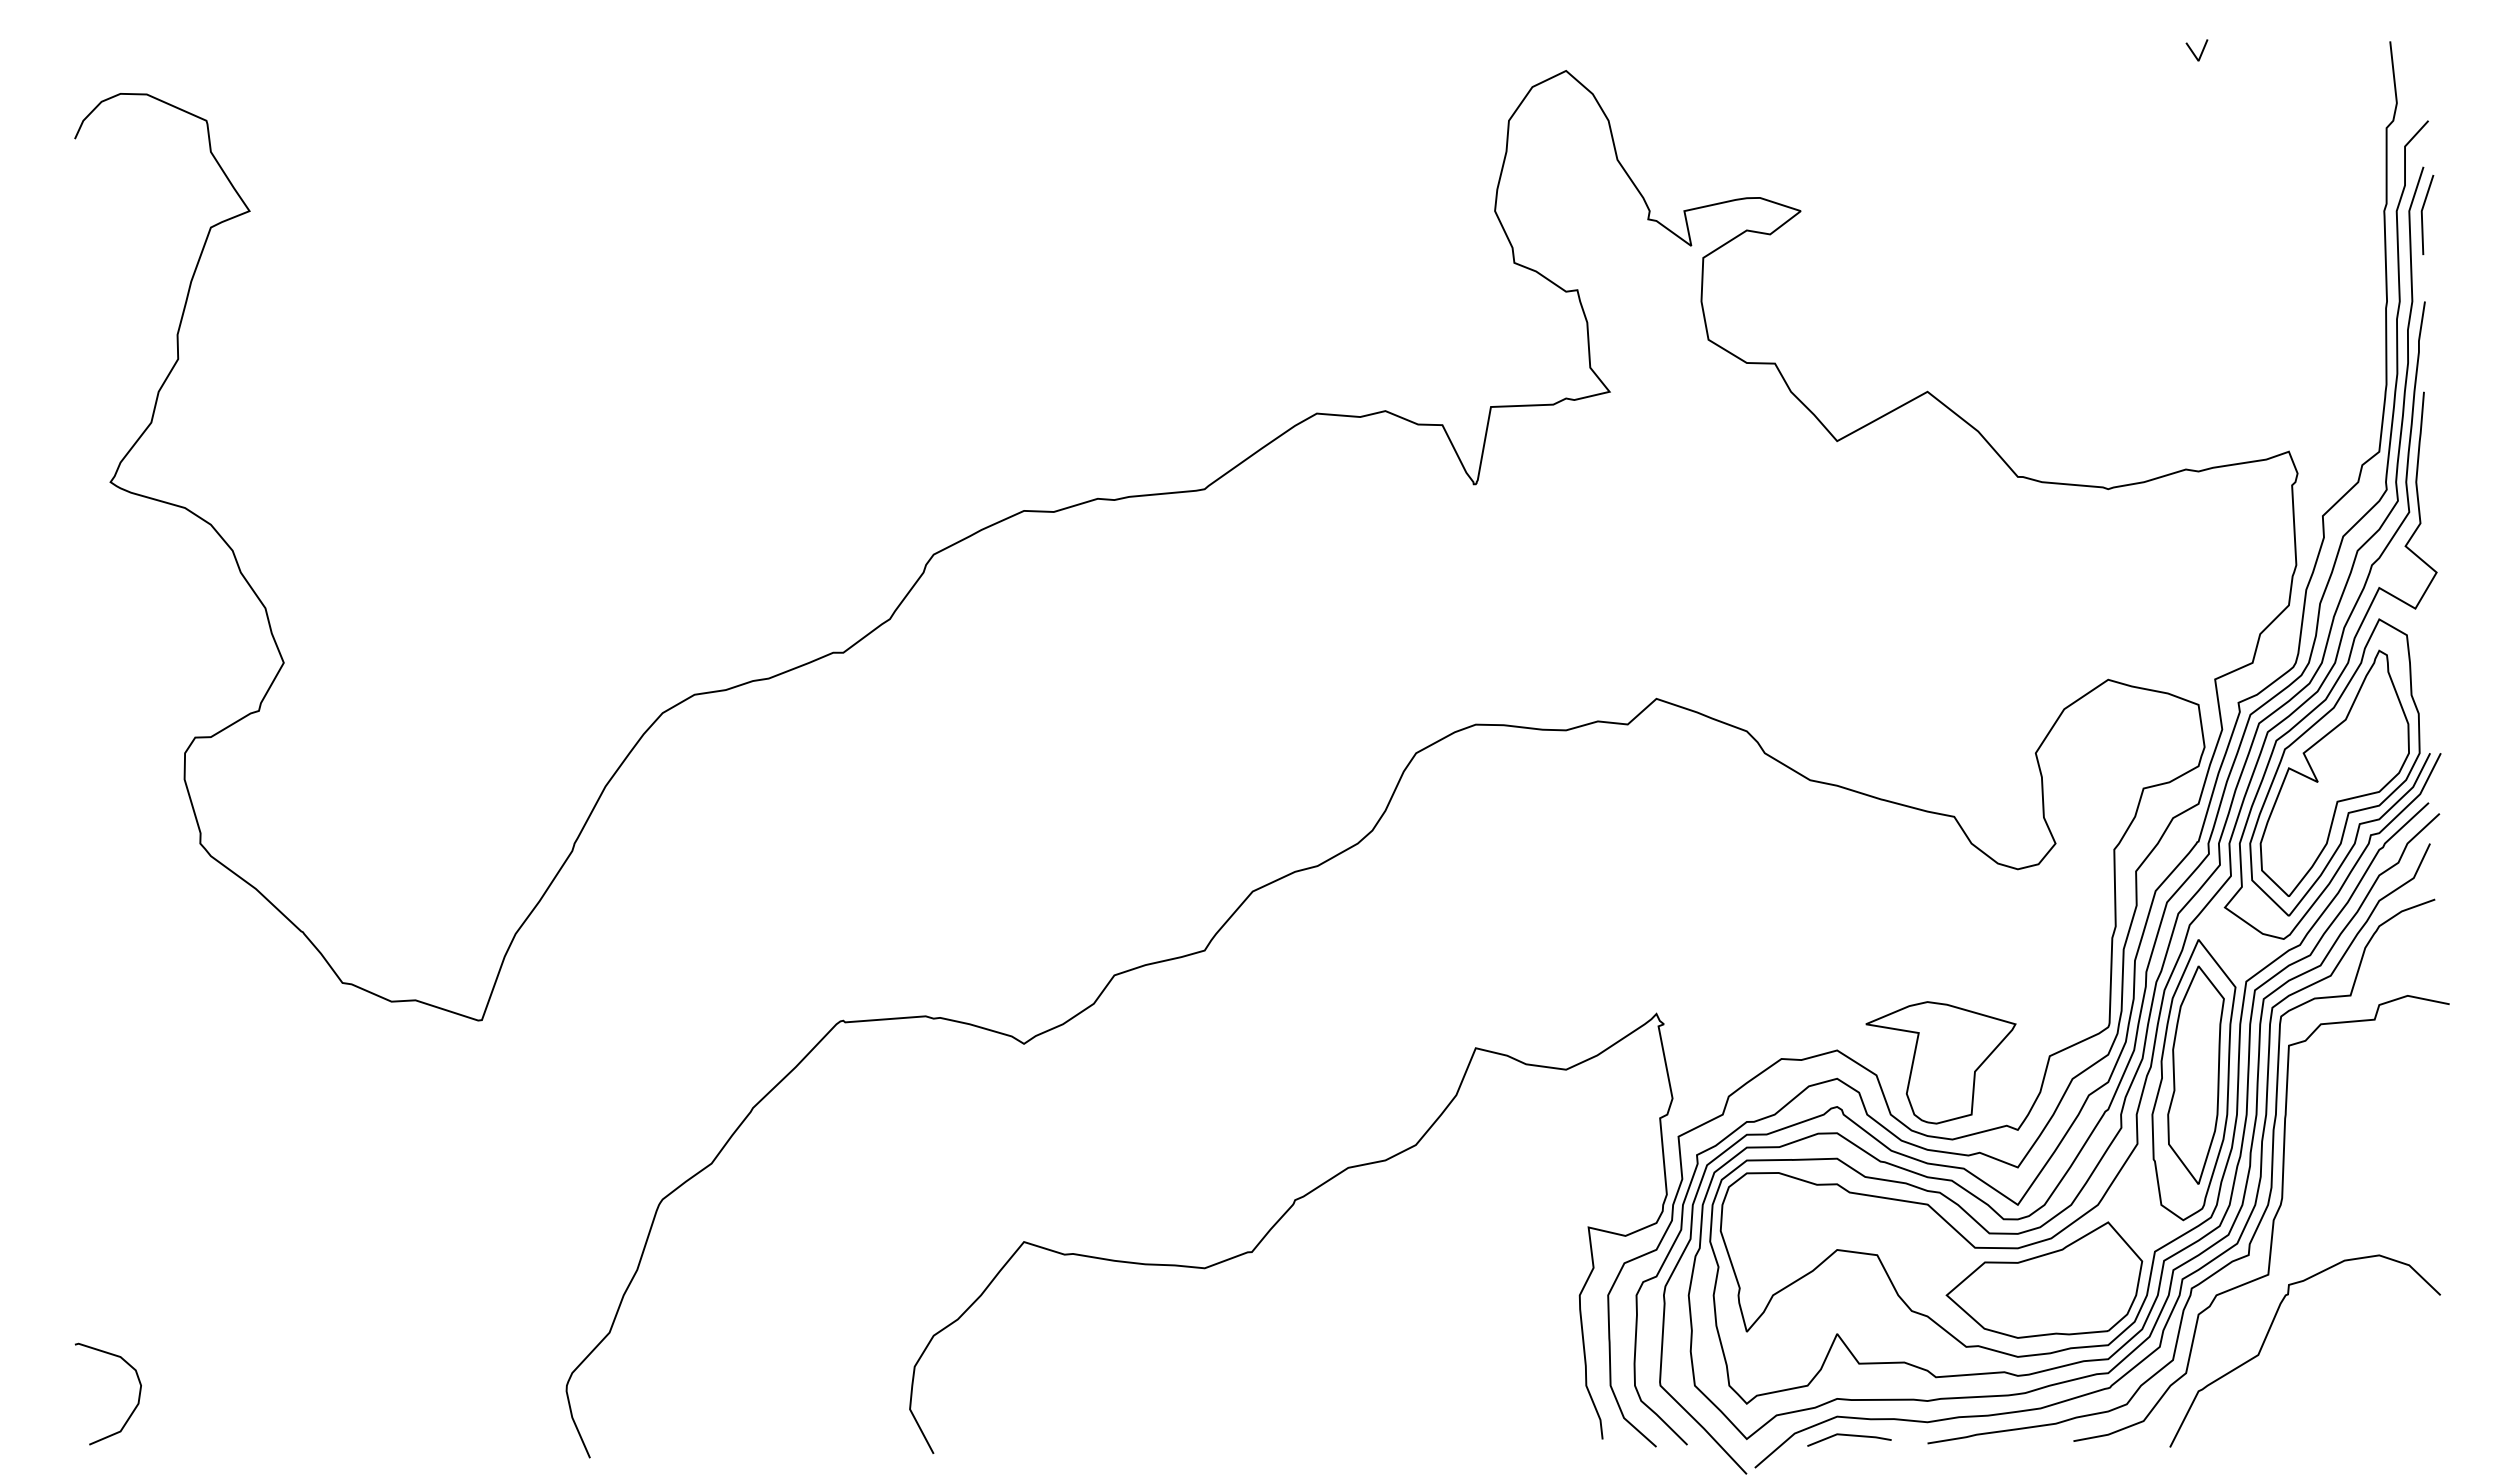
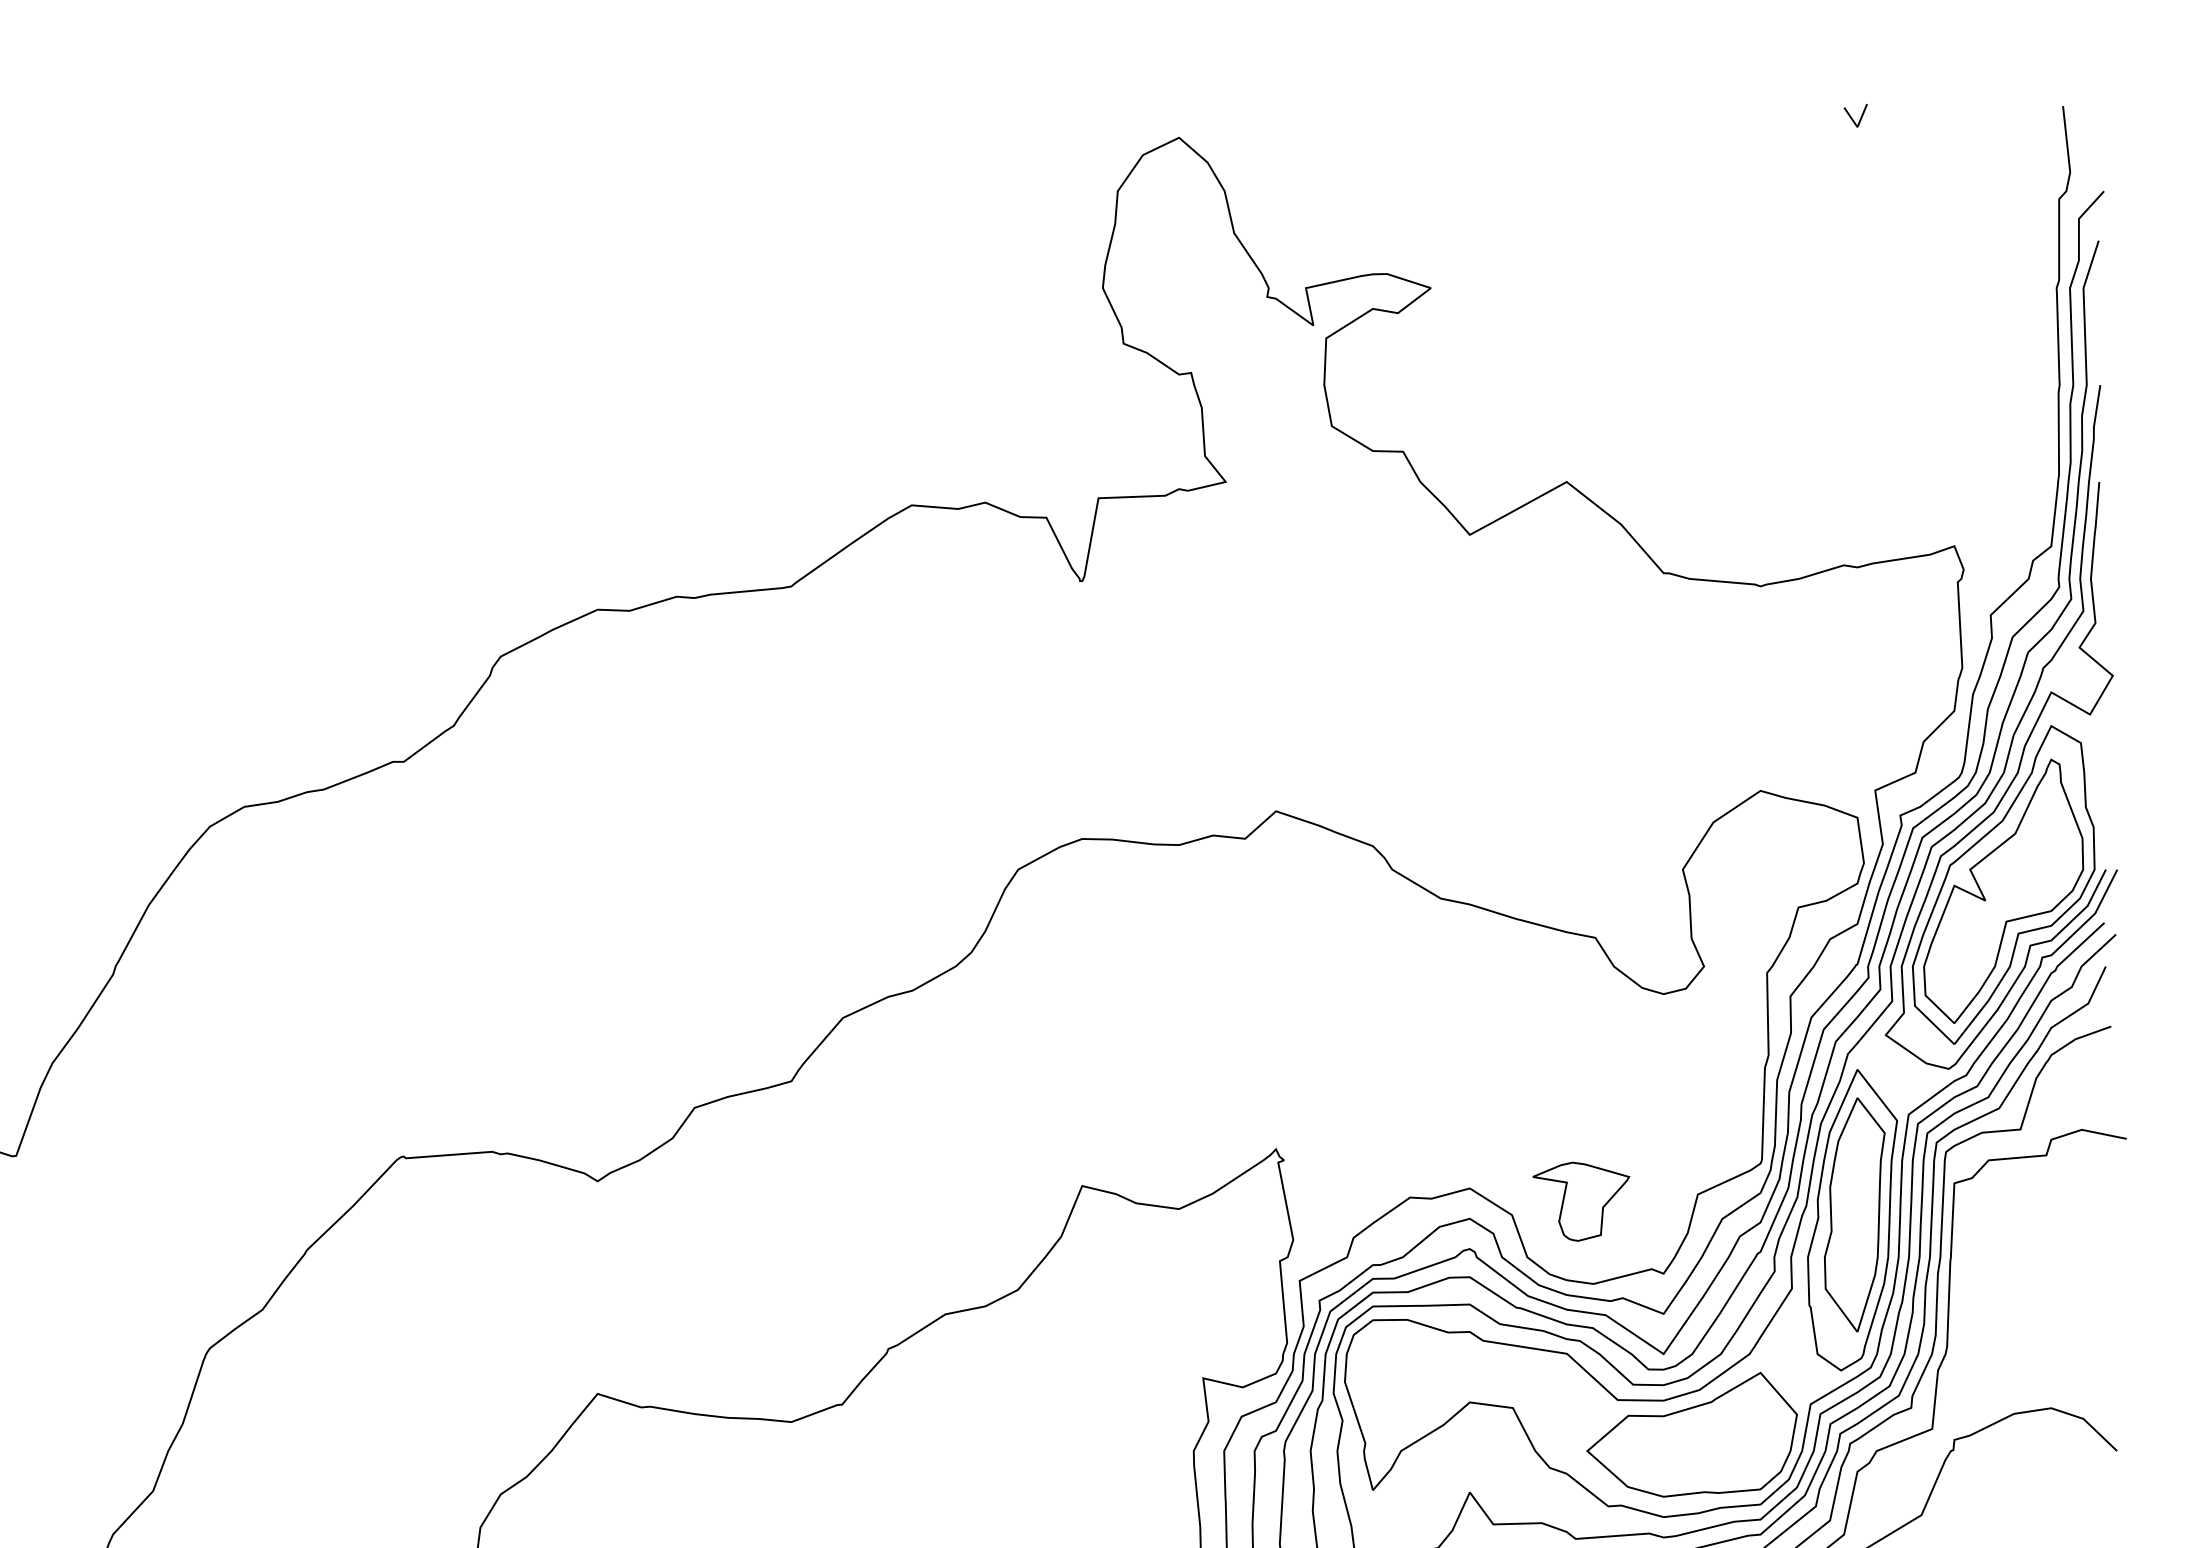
line: (2422, 215) -> (2097, 292), removed
part: (1940, 1062) -> (1580, 1201), size x0.6

